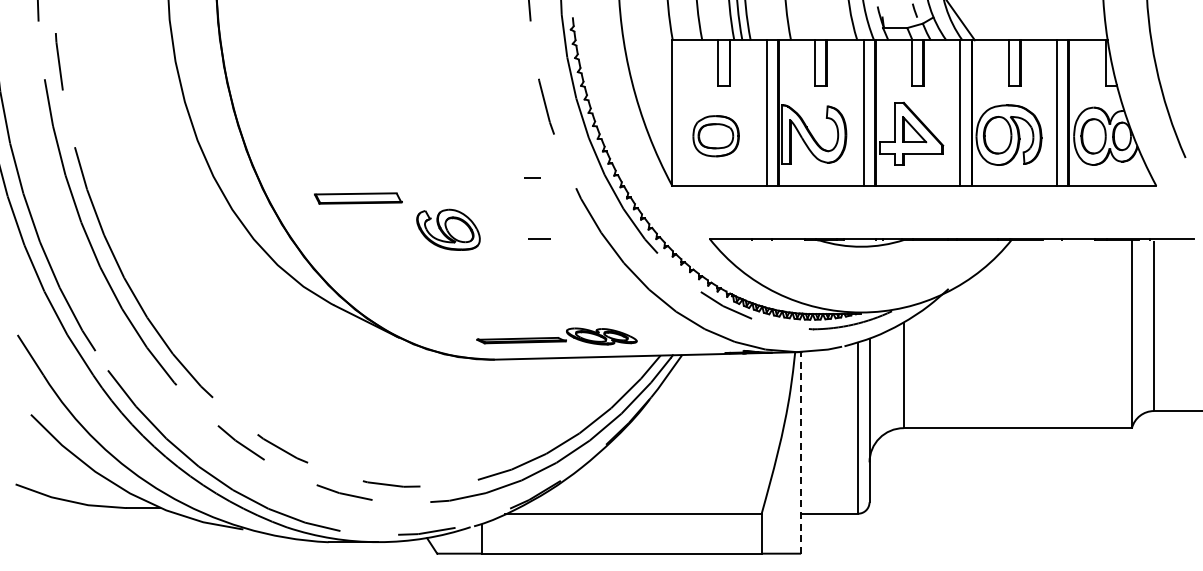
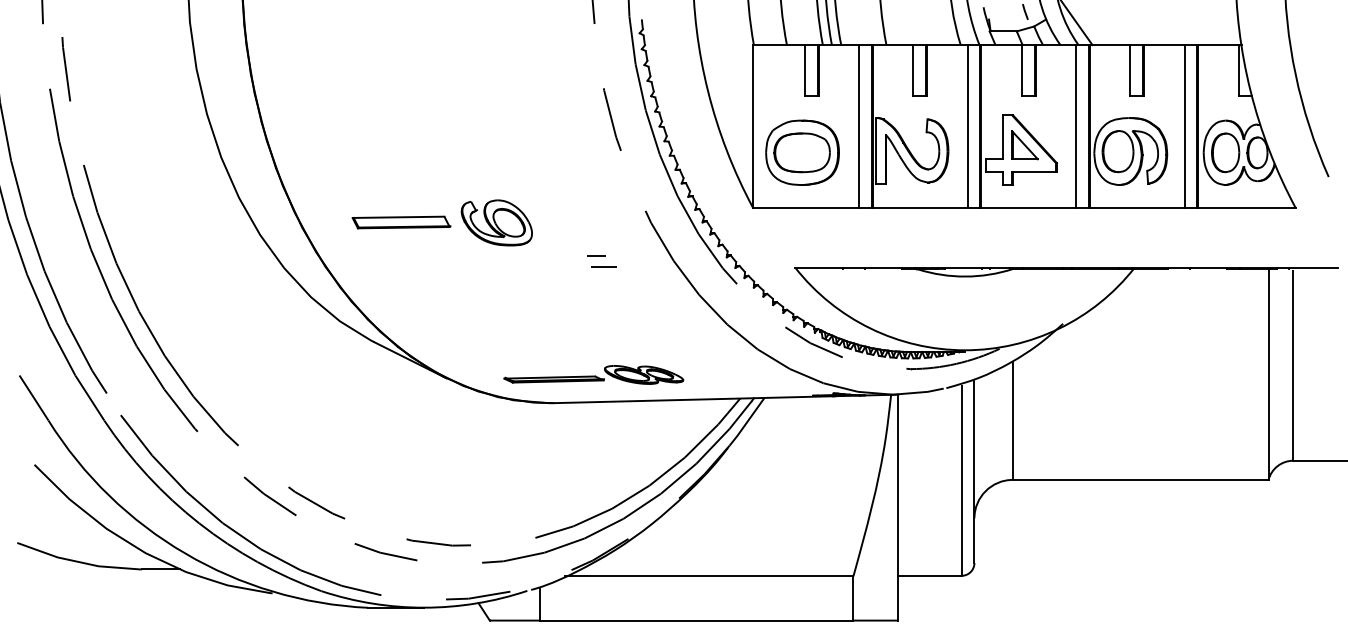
part: (715, 135) -> (801, 151), size x1.43
line: (532, 177) -> (596, 254), moved
part: (448, 229) -> (496, 222), moved
part: (556, 336) -> (593, 374), moved
line: (801, 452) -> (898, 507), dashed -> solid

